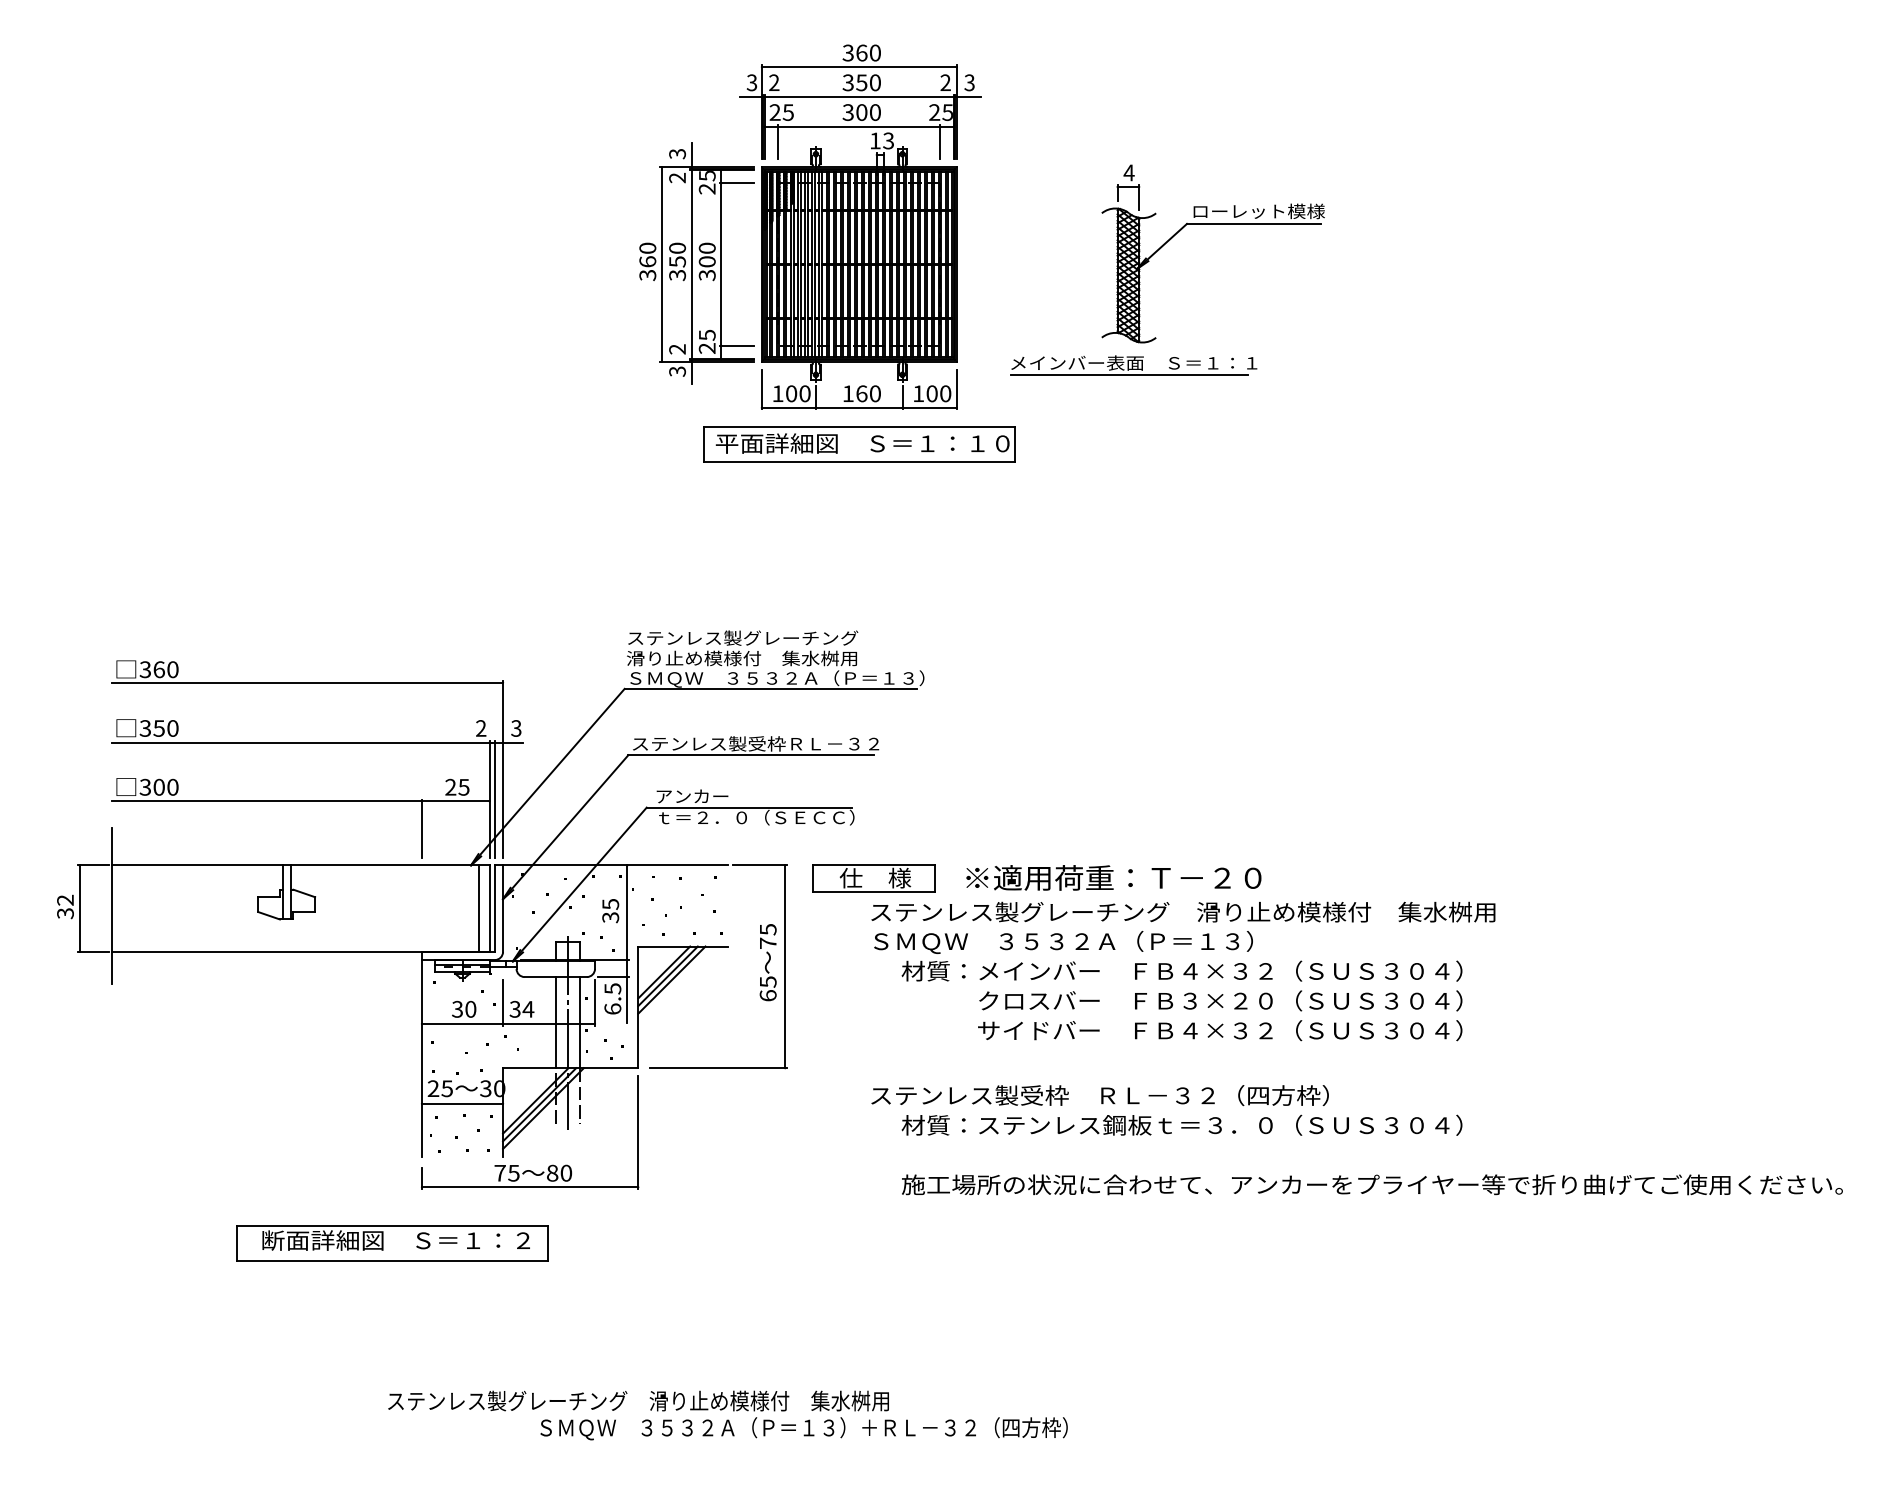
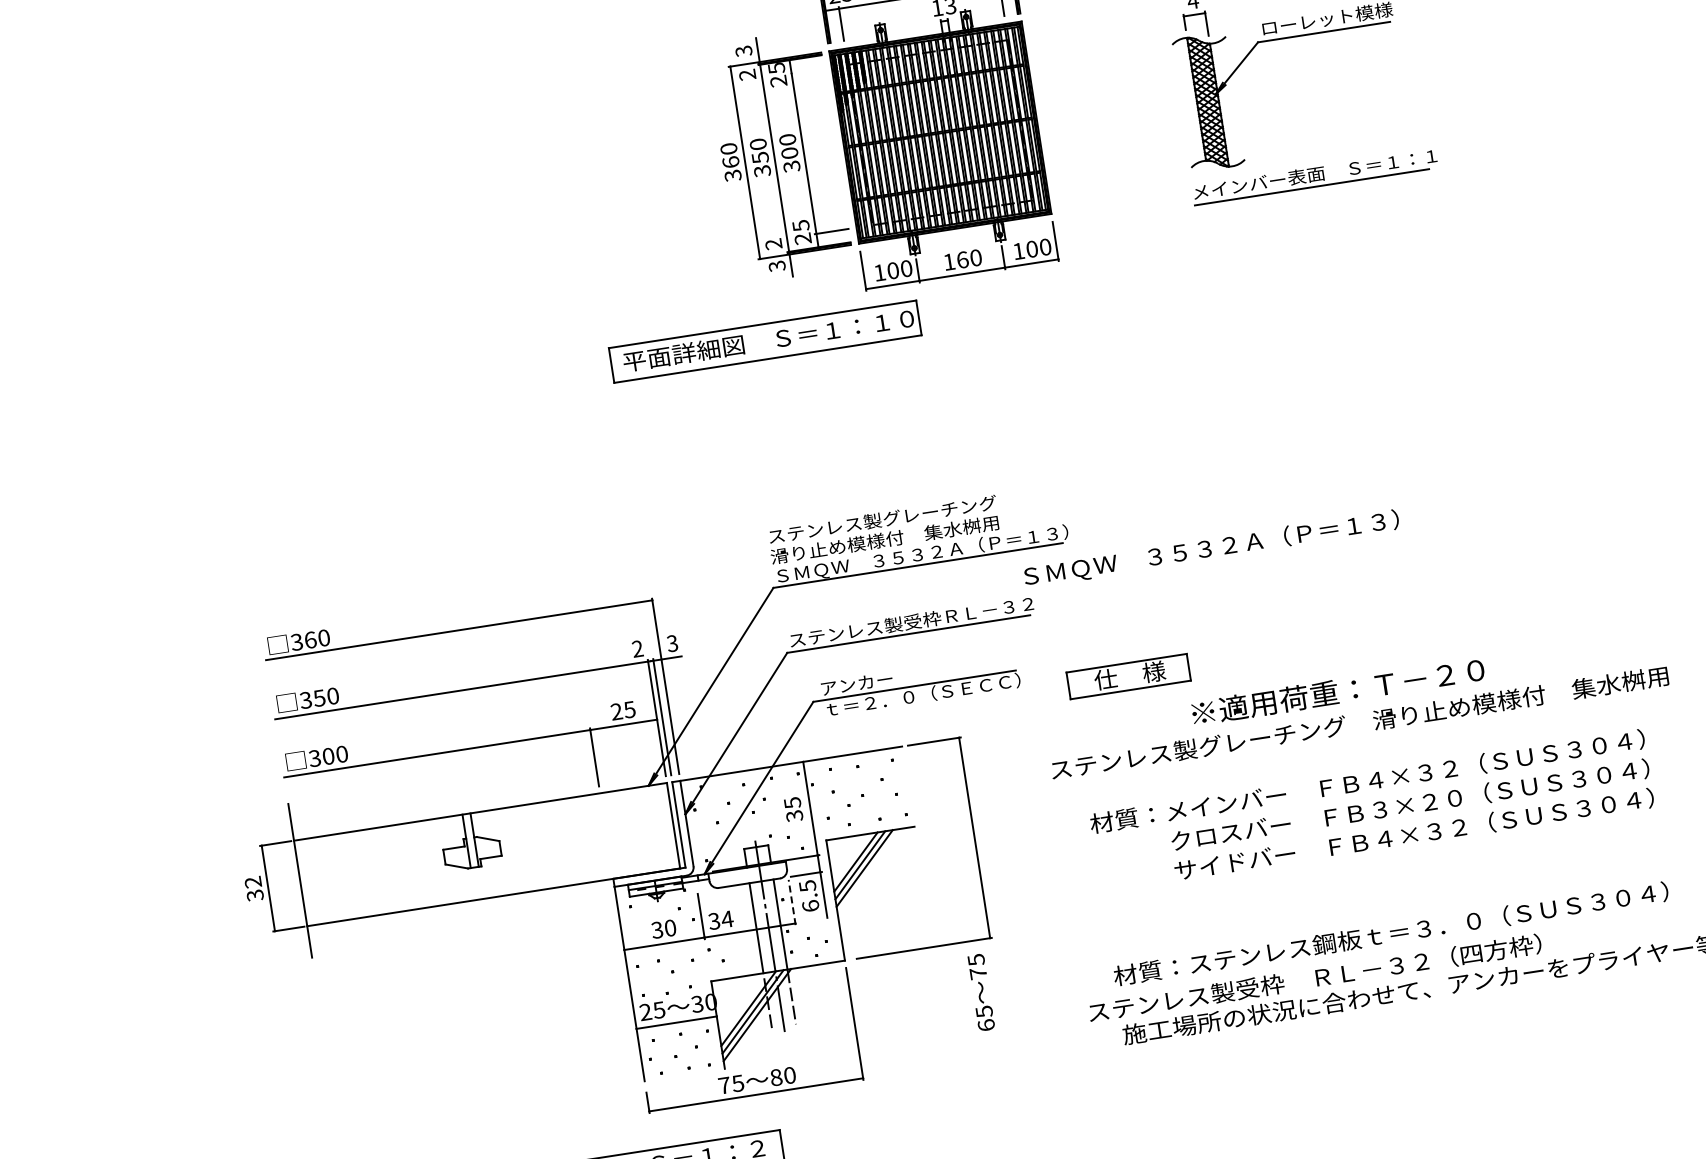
line: (736, 183) -> (806, 71), removed
part: (1133, 365) -> (1314, 176), moved
part: (859, 444) -> (765, 341), moved
text: (1113, 877) -> (1337, 691), moved
part: (873, 878) -> (1128, 676), moved
line: (478, 908) -> (662, 827), removed
text: (1063, 942) -> (1211, 549), moved
text: (767, 962) -> (980, 992), moved
line: (595, 1002) -> (792, 902), solid -> dashed
text: (1099, 1095) -> (1314, 978), moved

